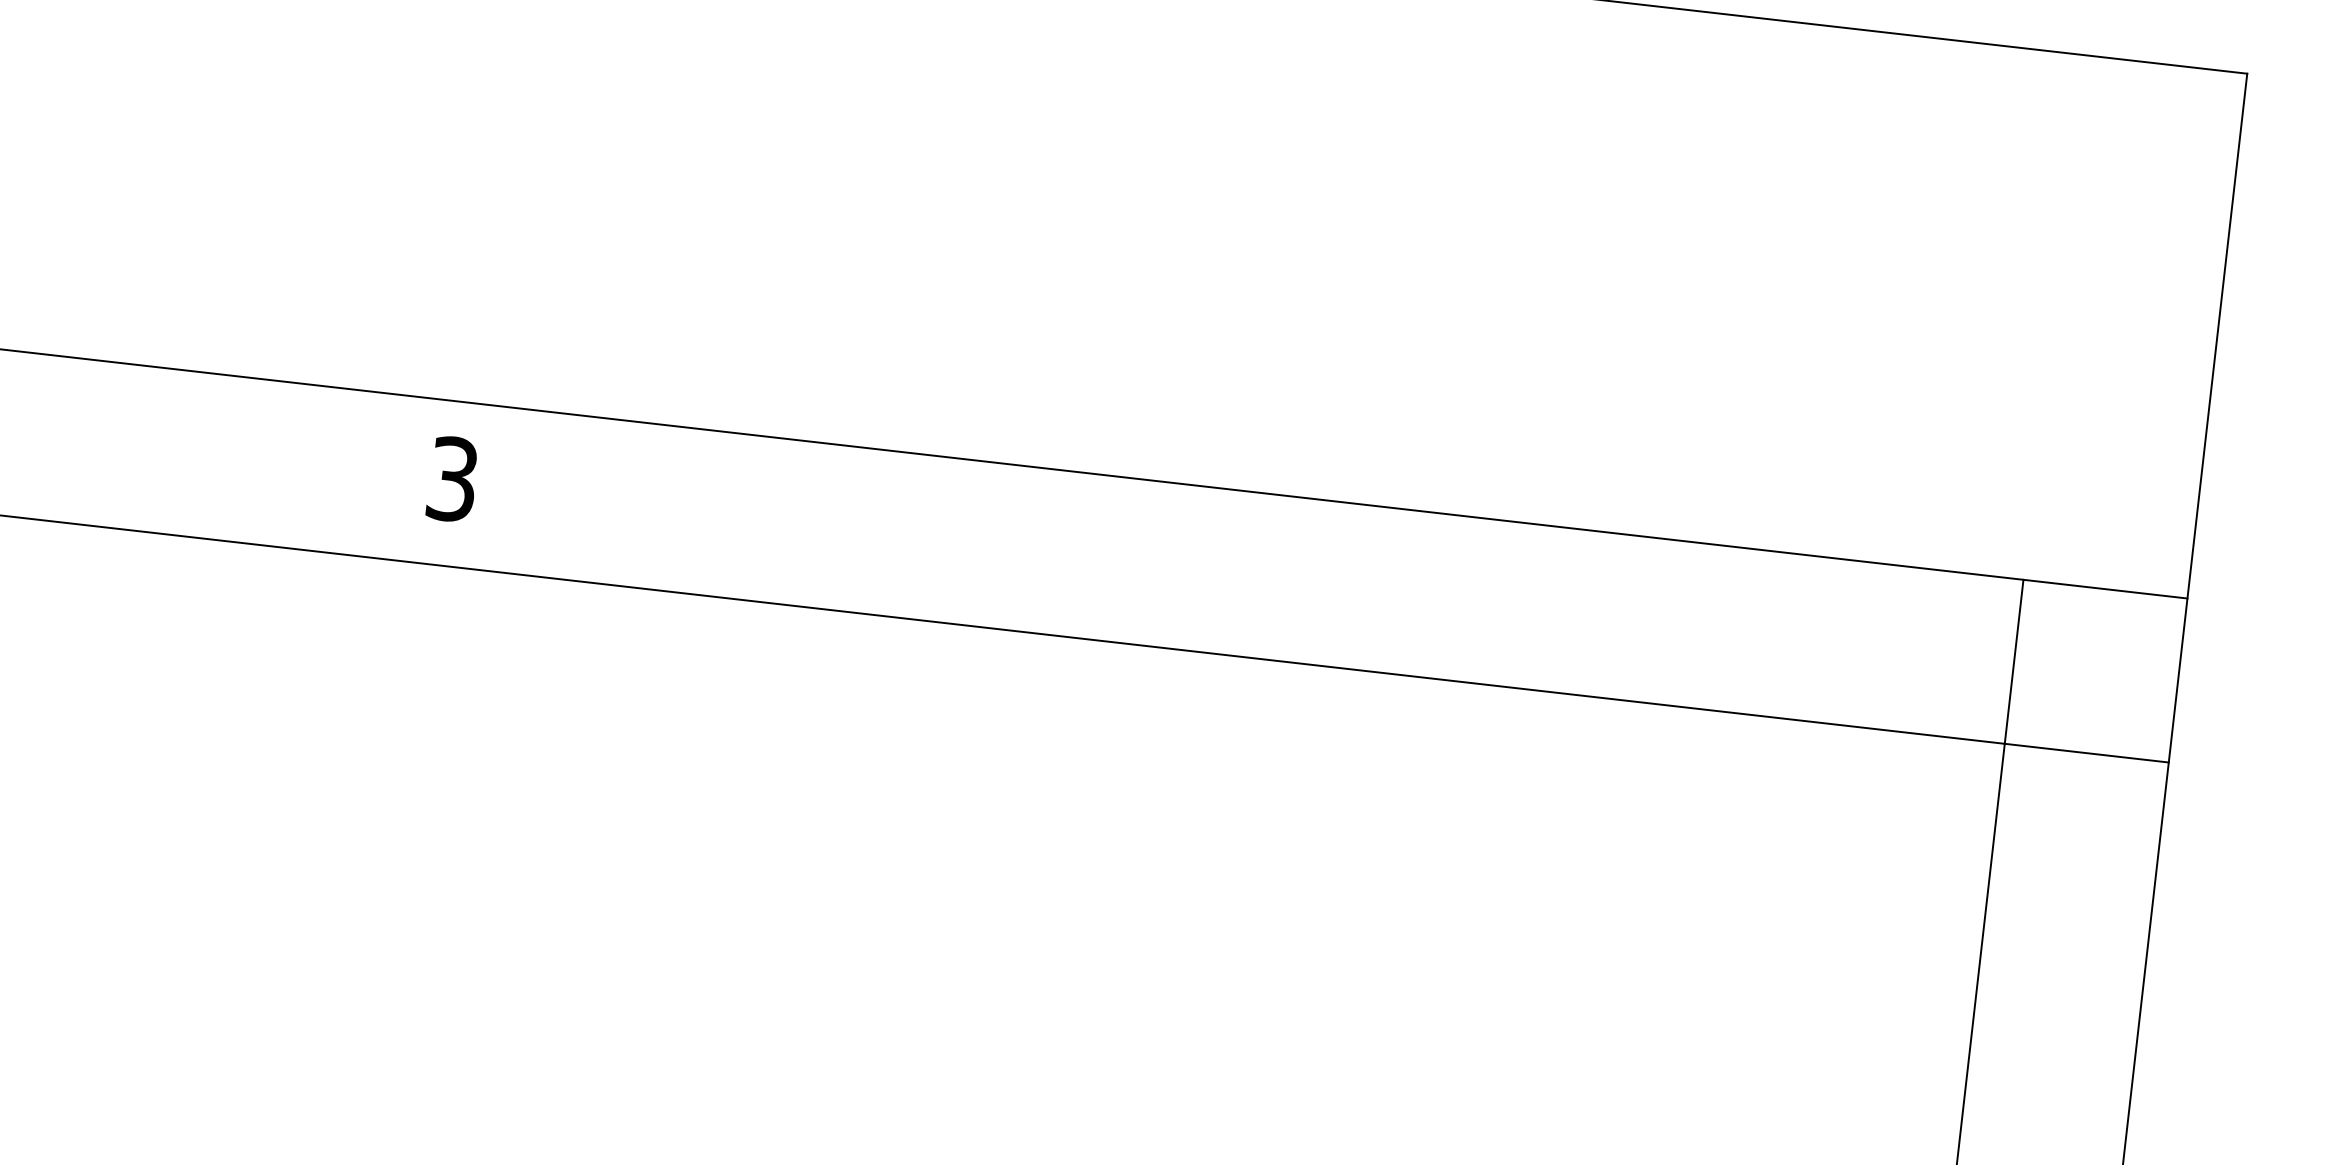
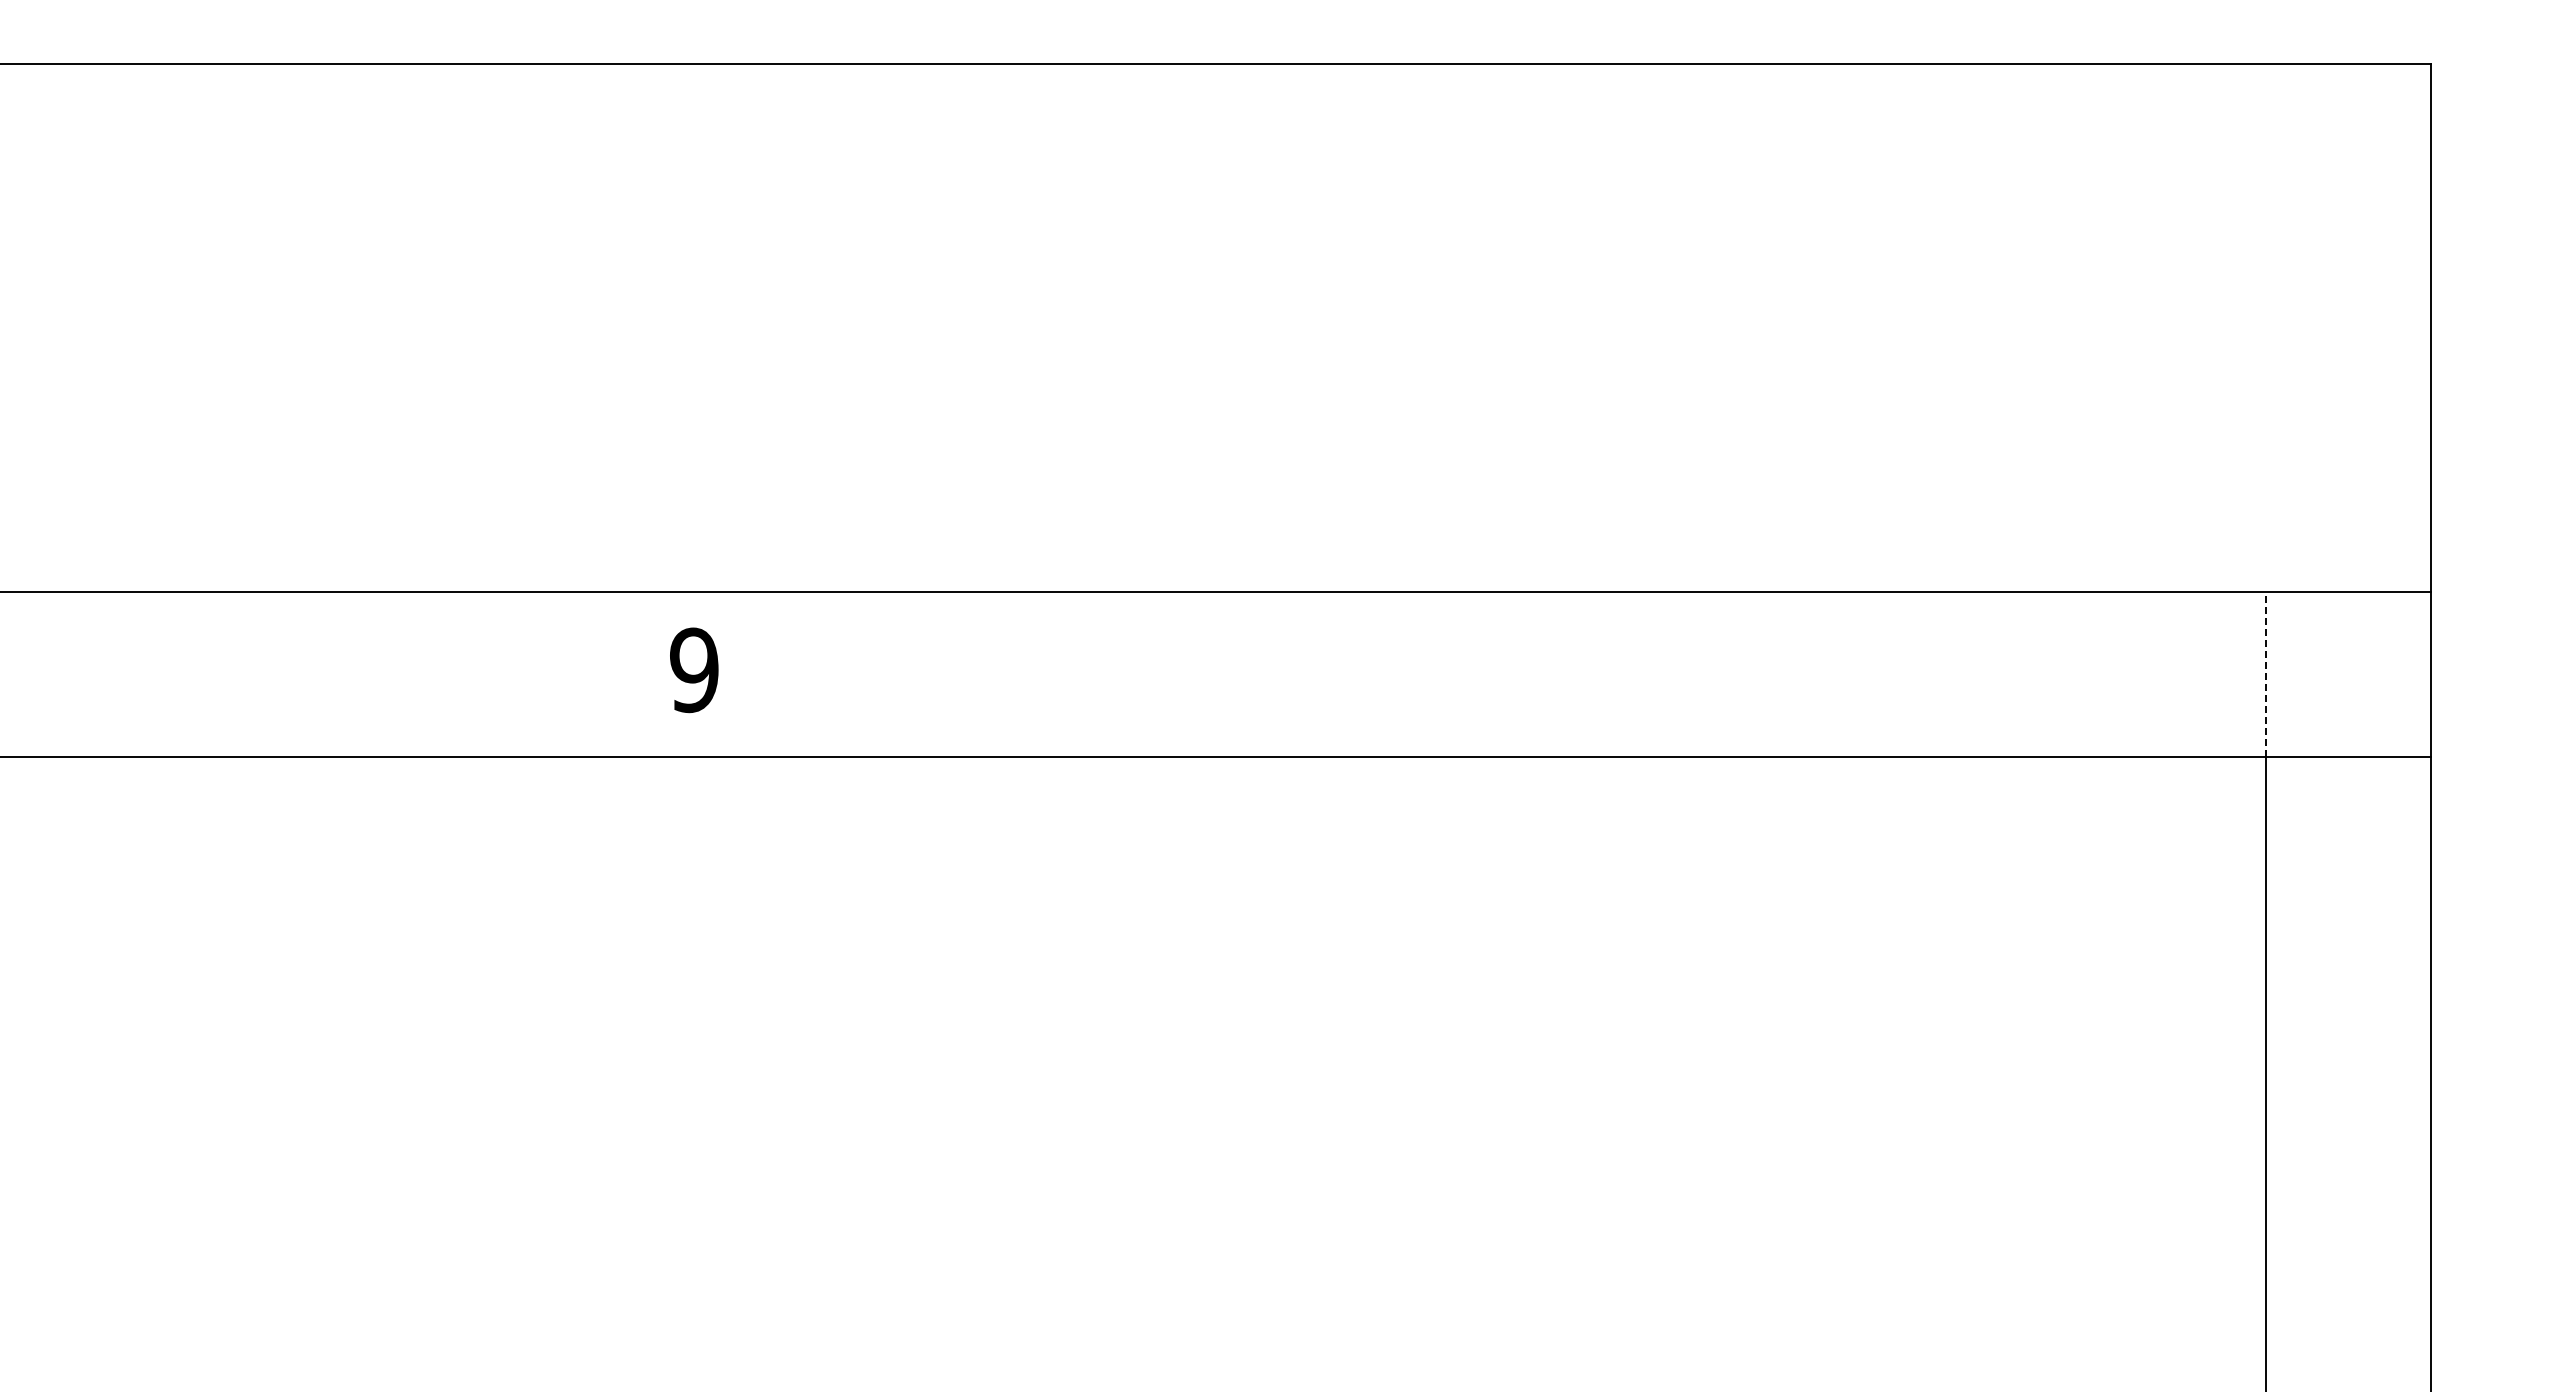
text: (452, 478) -> (694, 669), 3 -> 9
line: (2014, 661) -> (2266, 674), solid -> dashed

